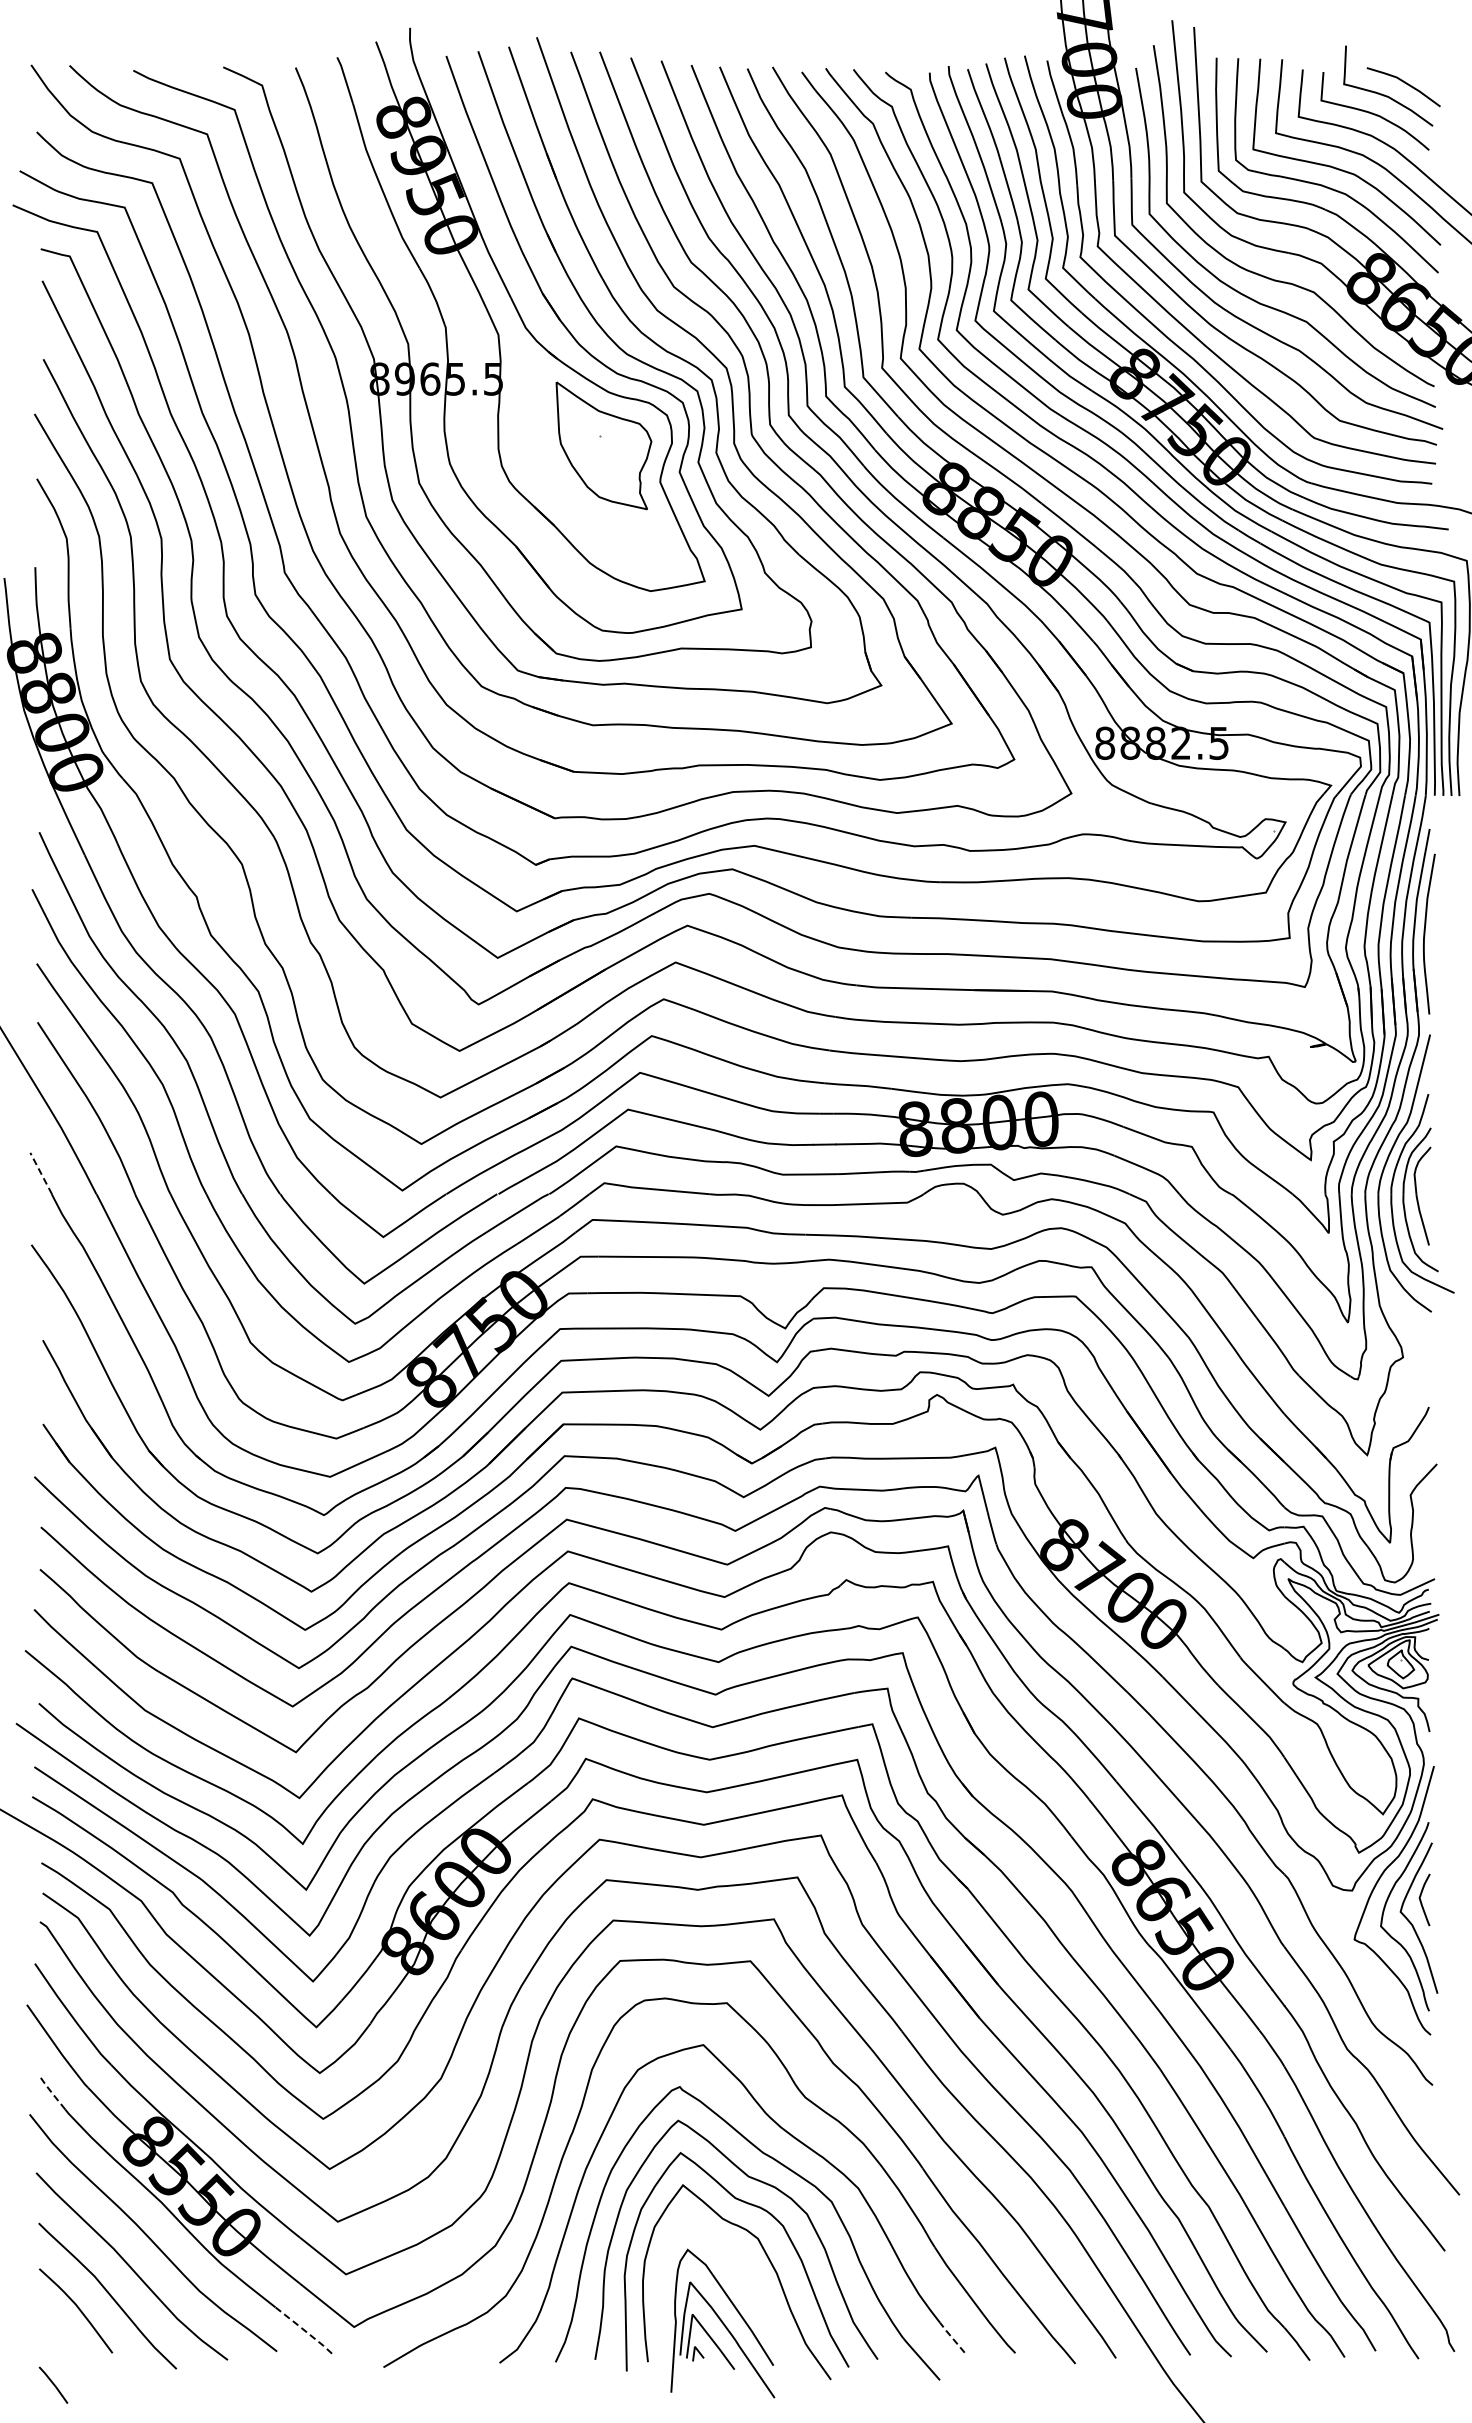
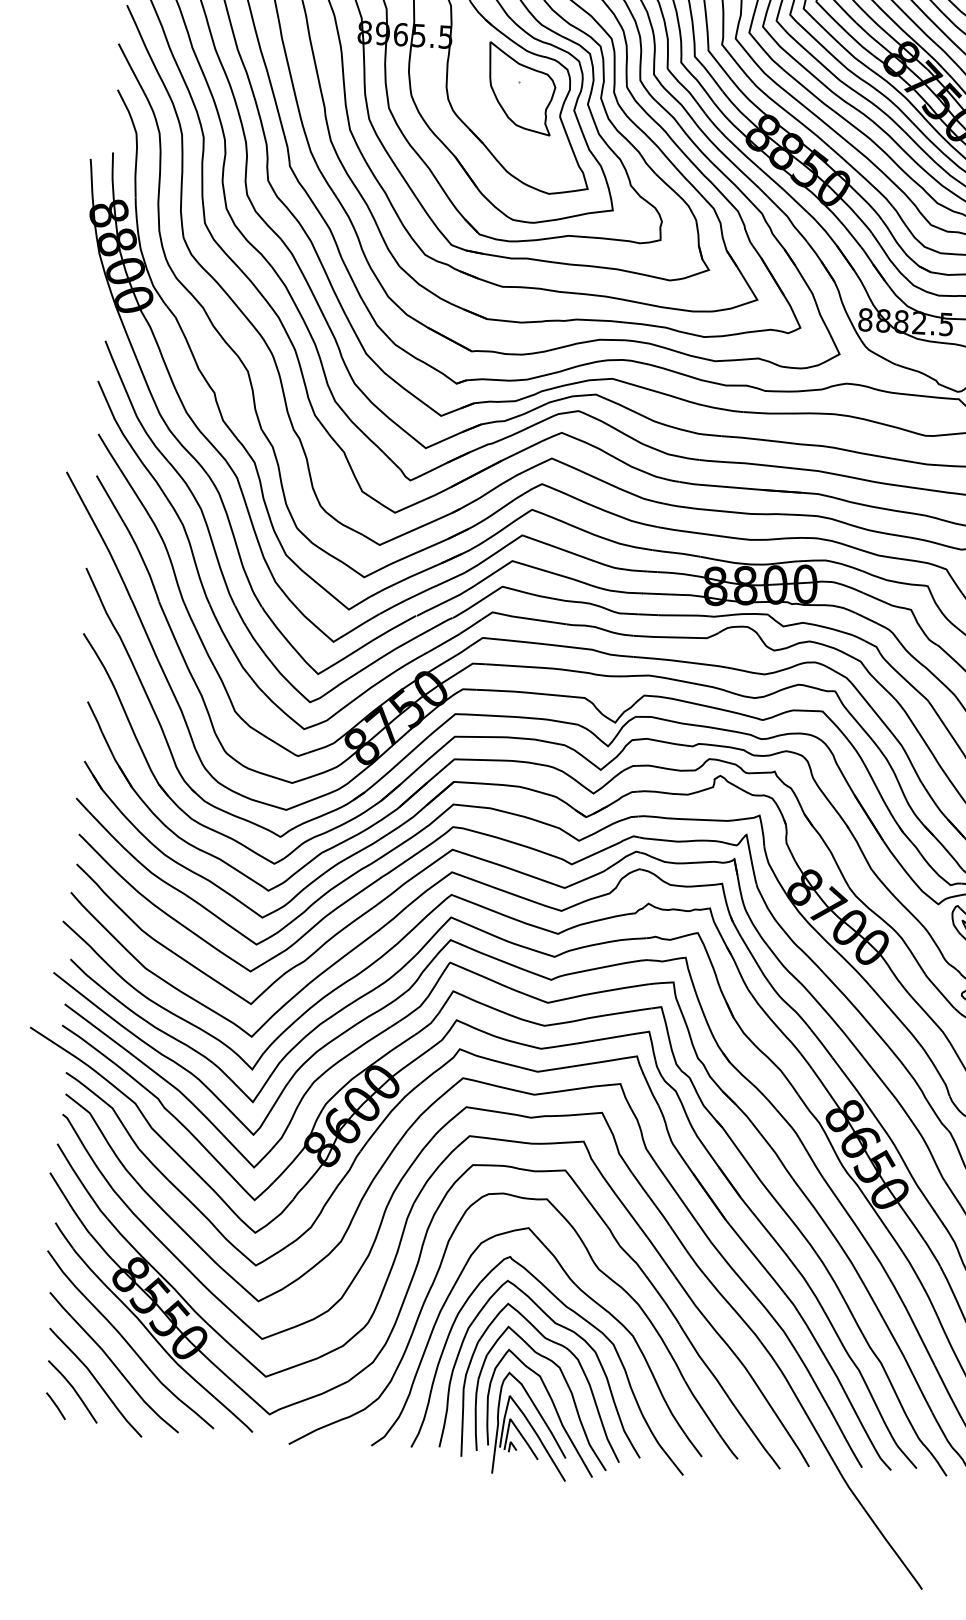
line: (40, 1173) -> (92, 583), dashed -> solid
line: (51, 2091) -> (64, 1235), dashed -> solid
curve: (753, 2295) -> (554, 1407), added
line: (303, 2329) -> (233, 1414), dashed -> solid
line: (951, 2337) -> (693, 1445), dashed -> solid
line: (53, 2384) -> (55, 1405), moved

